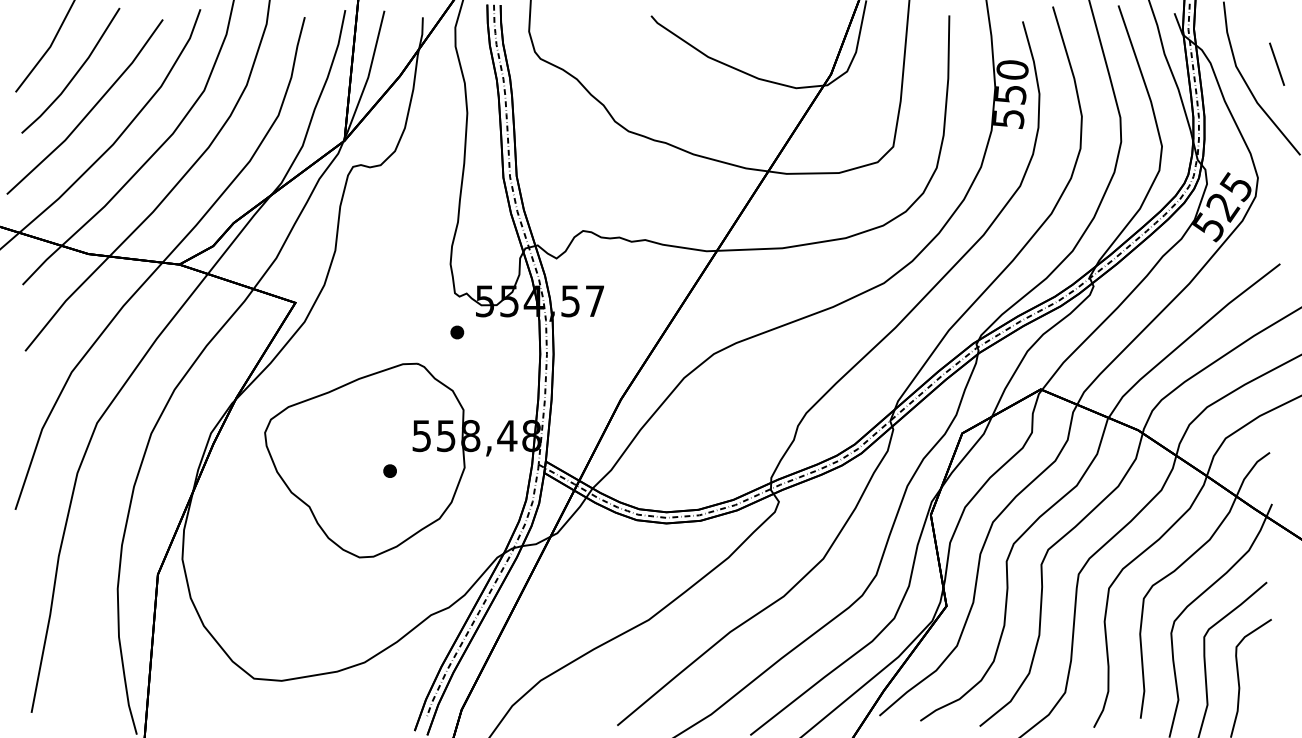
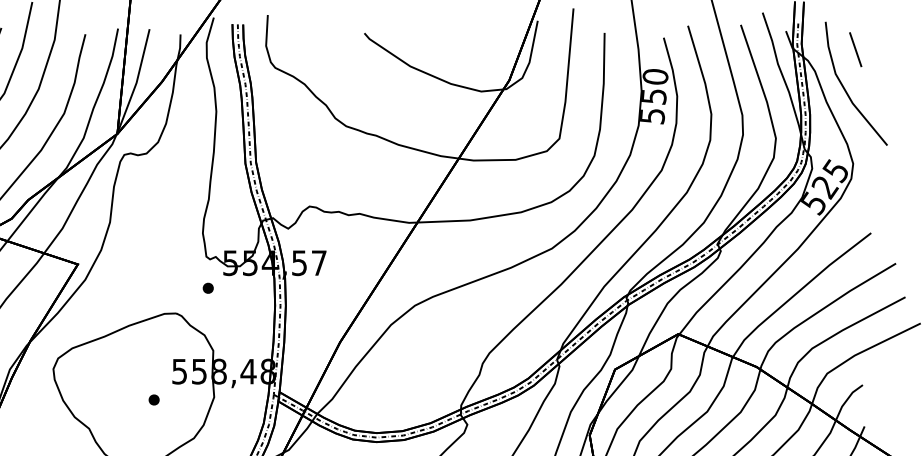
line: (1277, 63) -> (856, 49), moved

